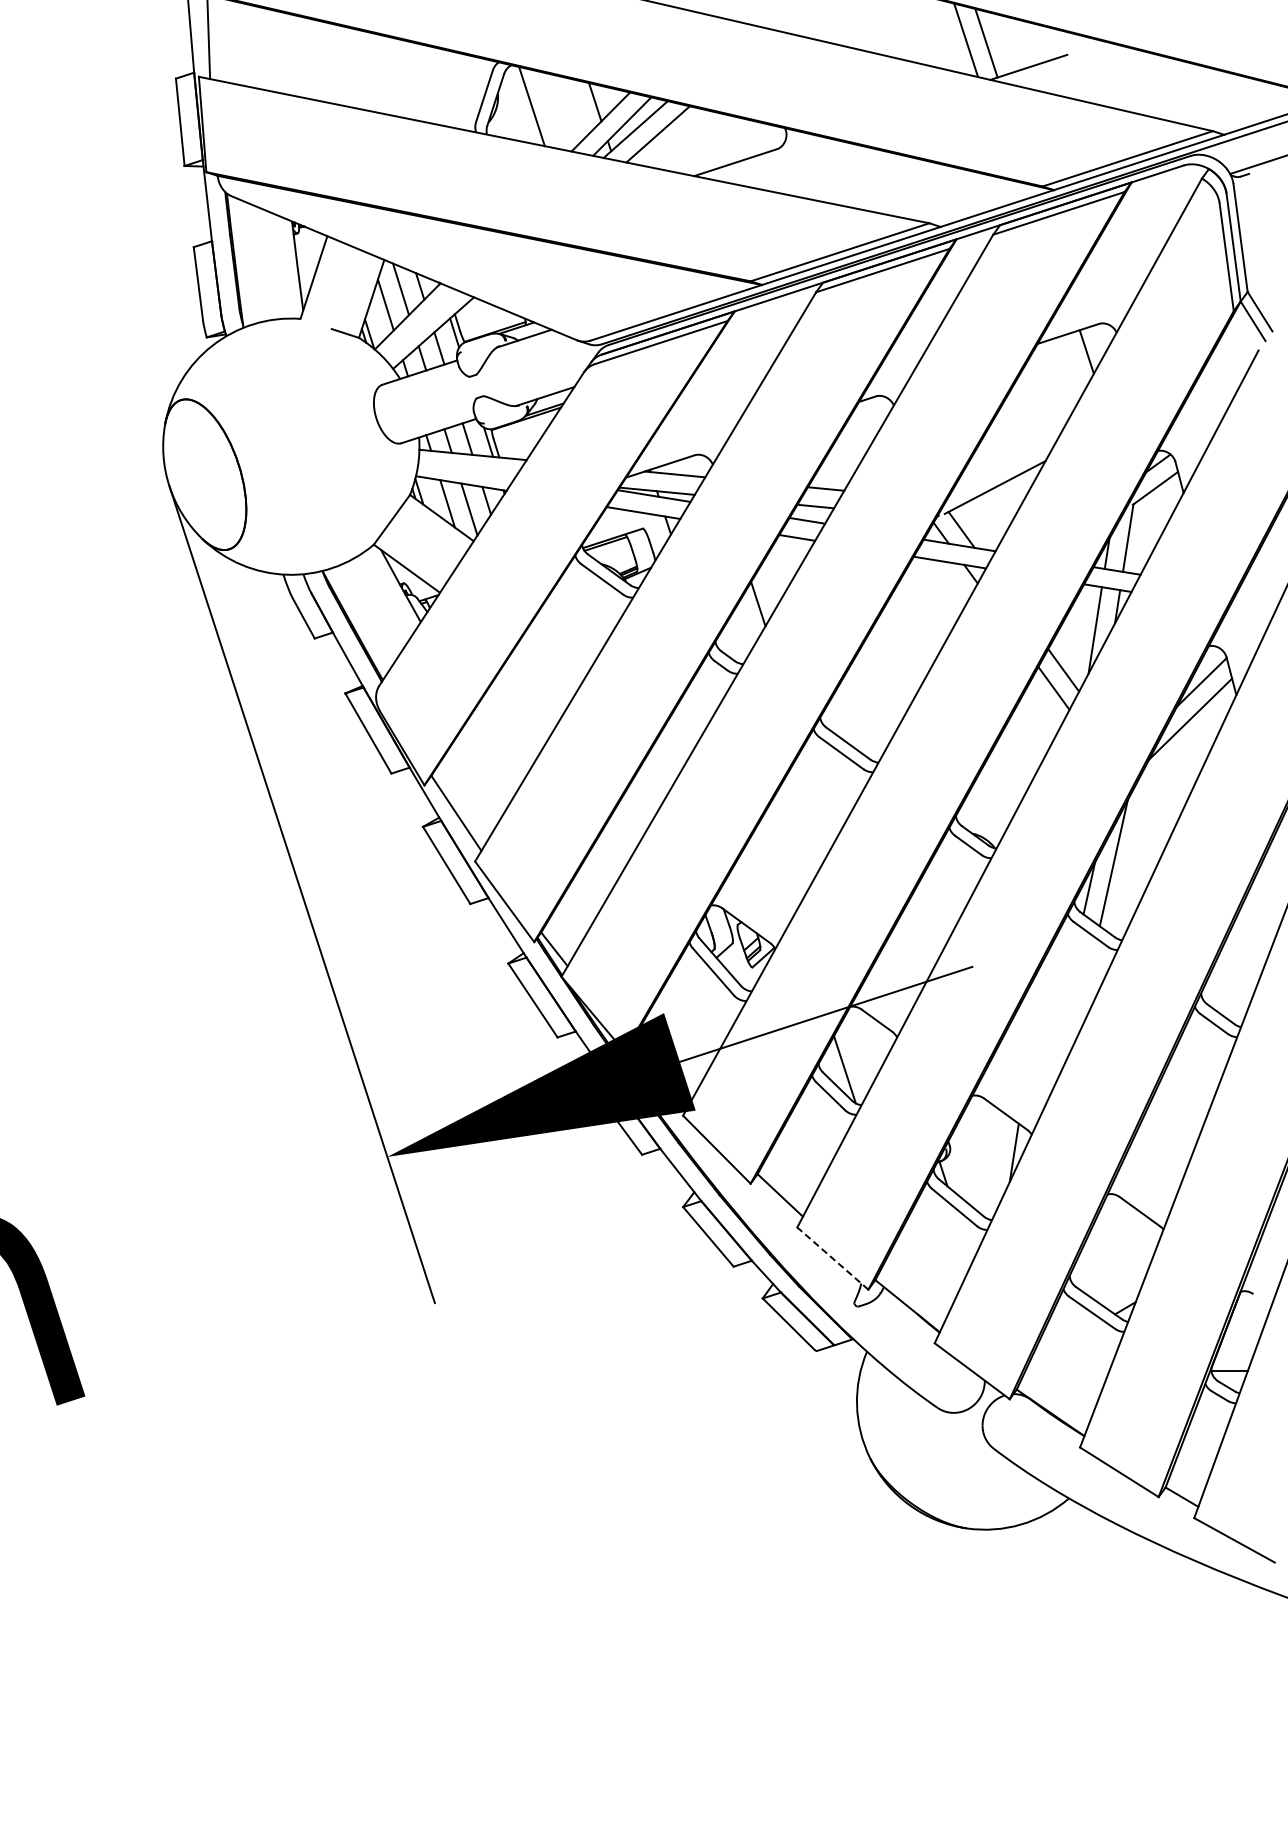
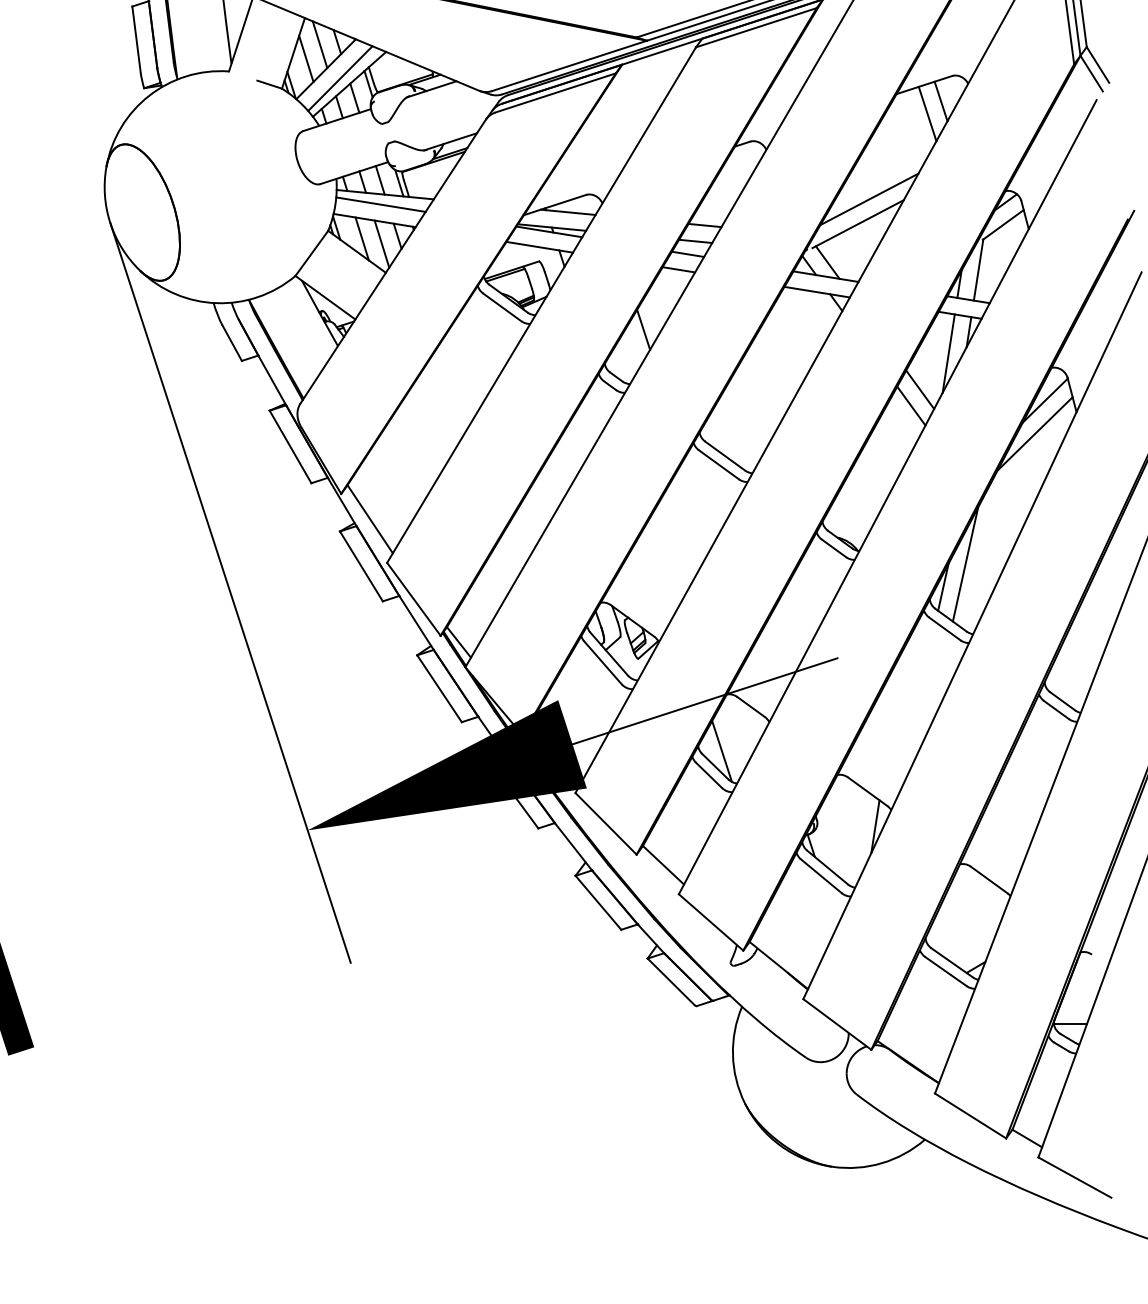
line: (422, 326) -> (339, 78), added
line: (1071, 365) -> (927, 113), added
line: (1007, 459) -> (869, 198), added
line: (467, 465) -> (380, 204), added
line: (832, 1258) -> (710, 922), dashed -> solid

